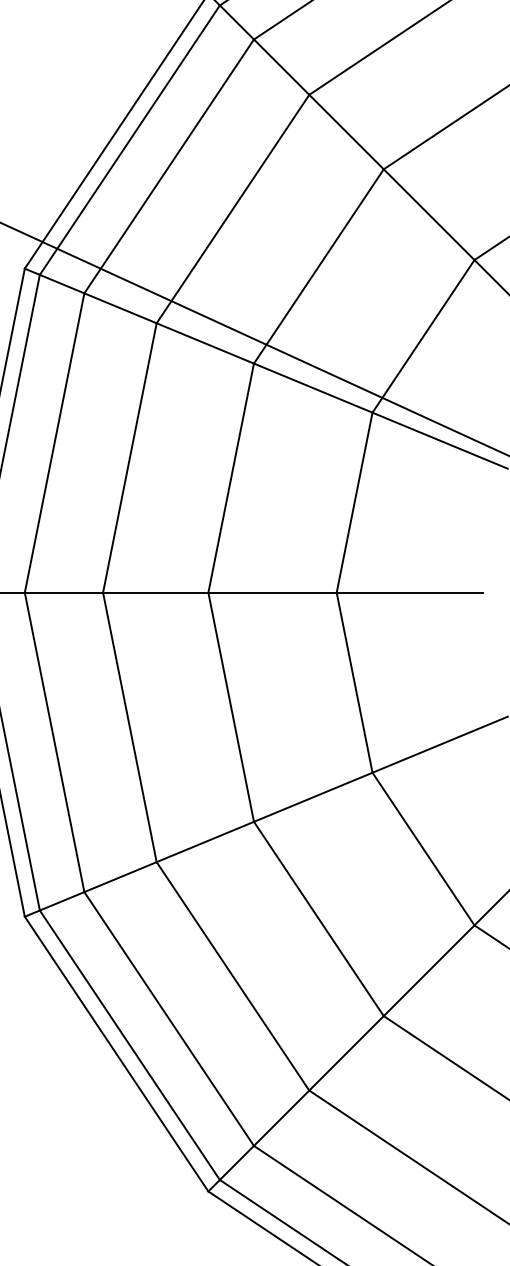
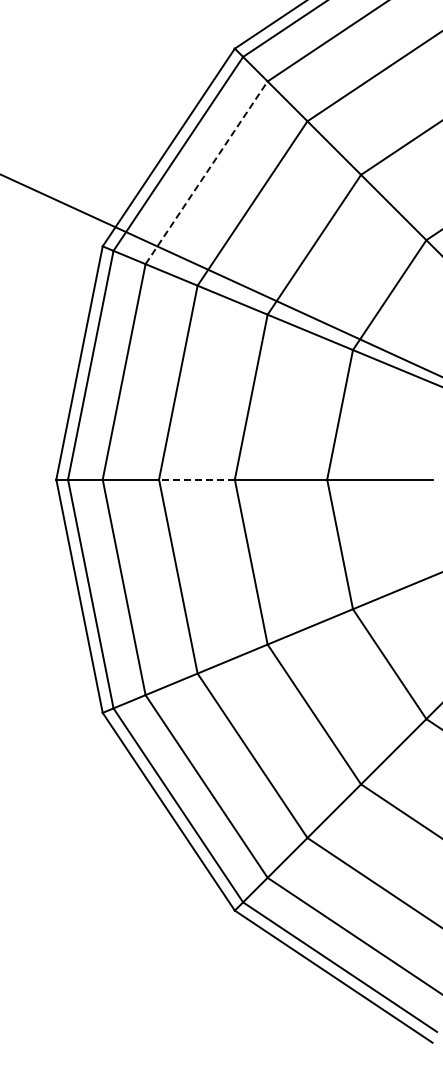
line: (169, 166) -> (206, 172), solid -> dashed
line: (155, 592) -> (196, 479), solid -> dashed

